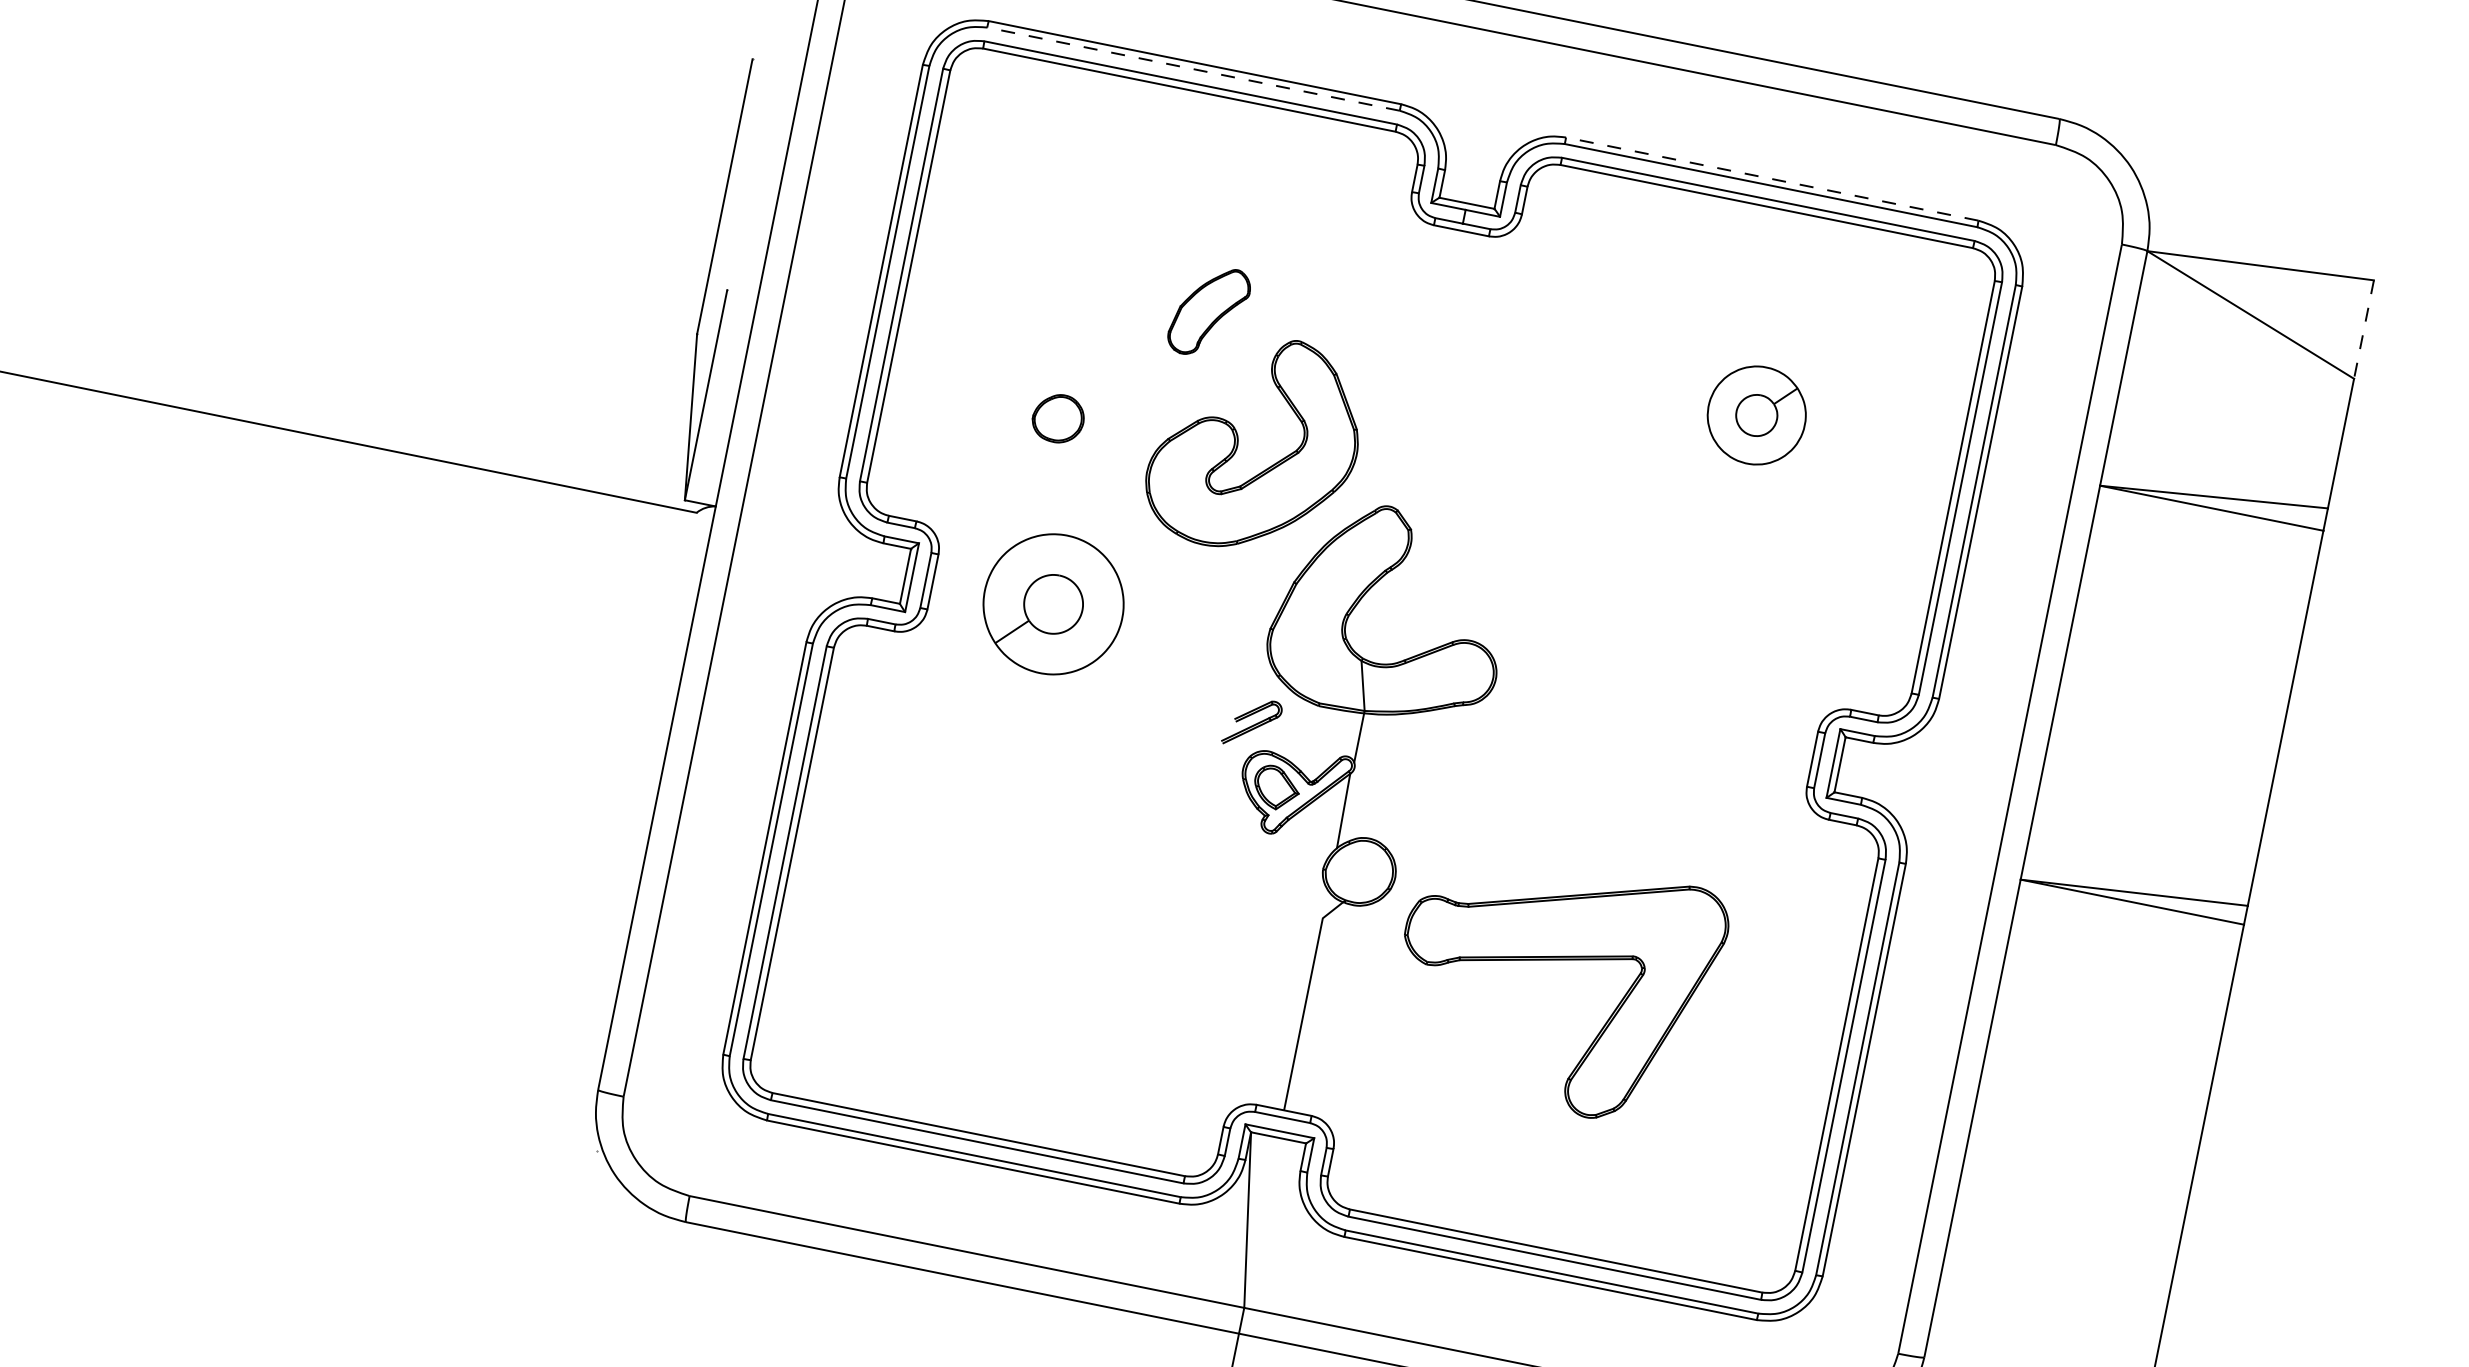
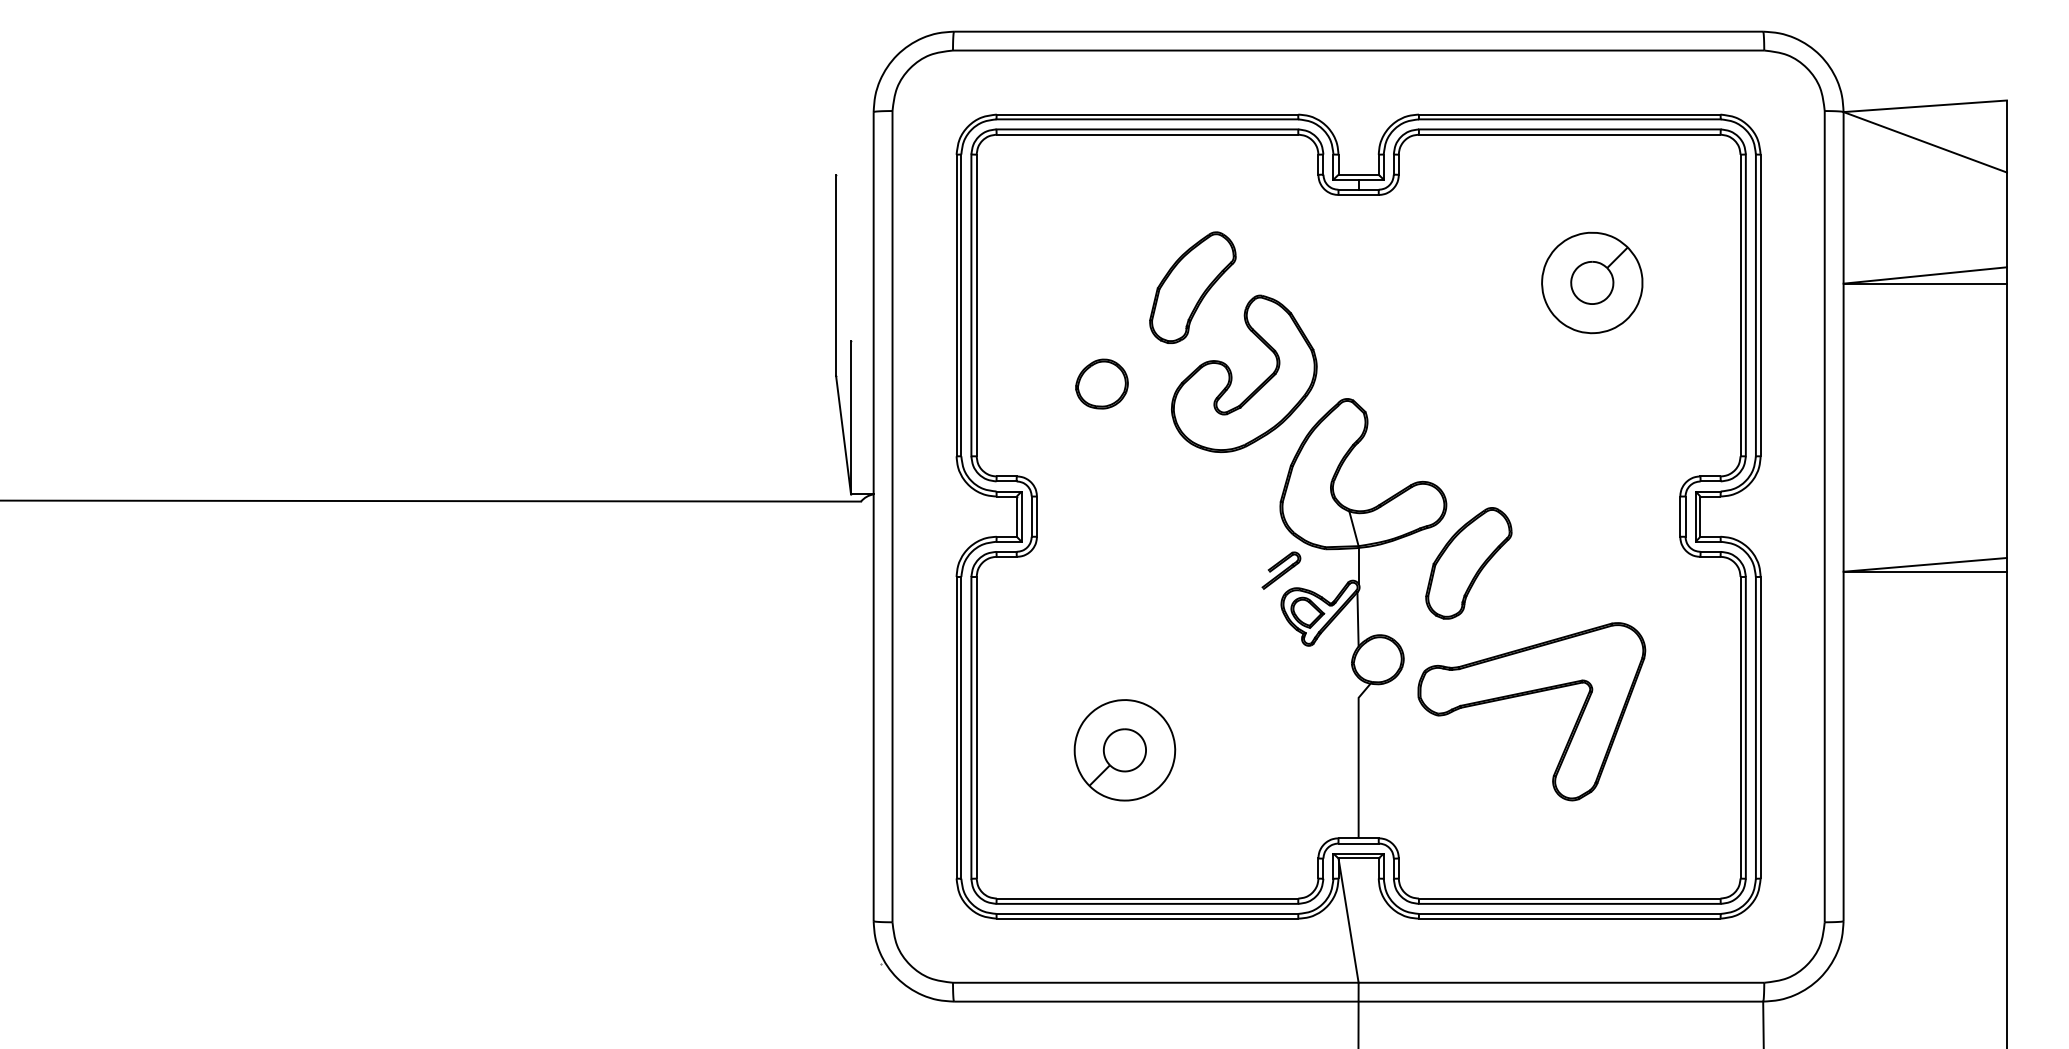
line: (1193, 69) -> (1147, 119), dashed -> solid
line: (1771, 178) -> (1569, 114), dashed -> solid
part: (1208, 311) -> (1192, 287), size x1.67
line: (2363, 330) -> (2006, 137), dashed -> solid
part: (1757, 414) -> (1592, 282), size x1.43
part: (1057, 417) -> (1101, 383), size x1.43
part: (1052, 604) -> (1124, 750), moved
part: (1510, 764) -> (1468, 563), added

